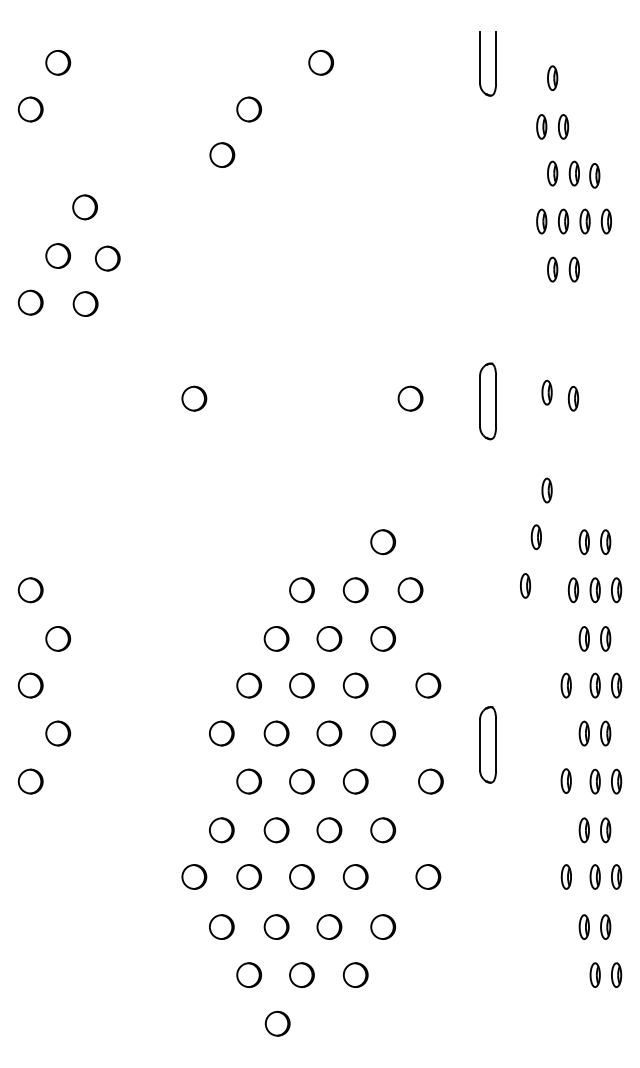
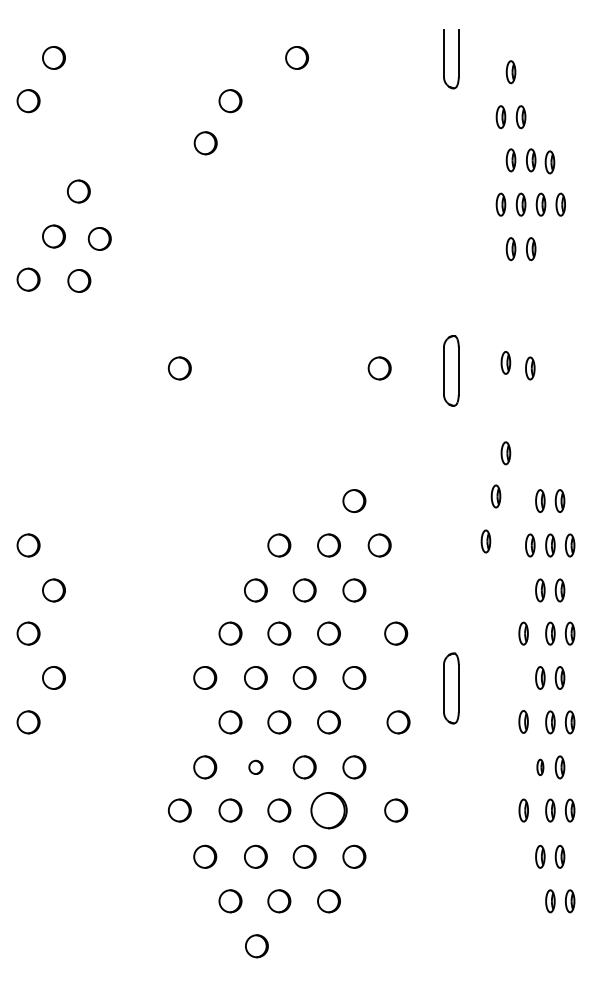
circle: (276, 830) -> (255, 767), size x0.6
part: (584, 830) -> (540, 767), size x0.7
circle: (355, 876) -> (328, 810), size x1.6

